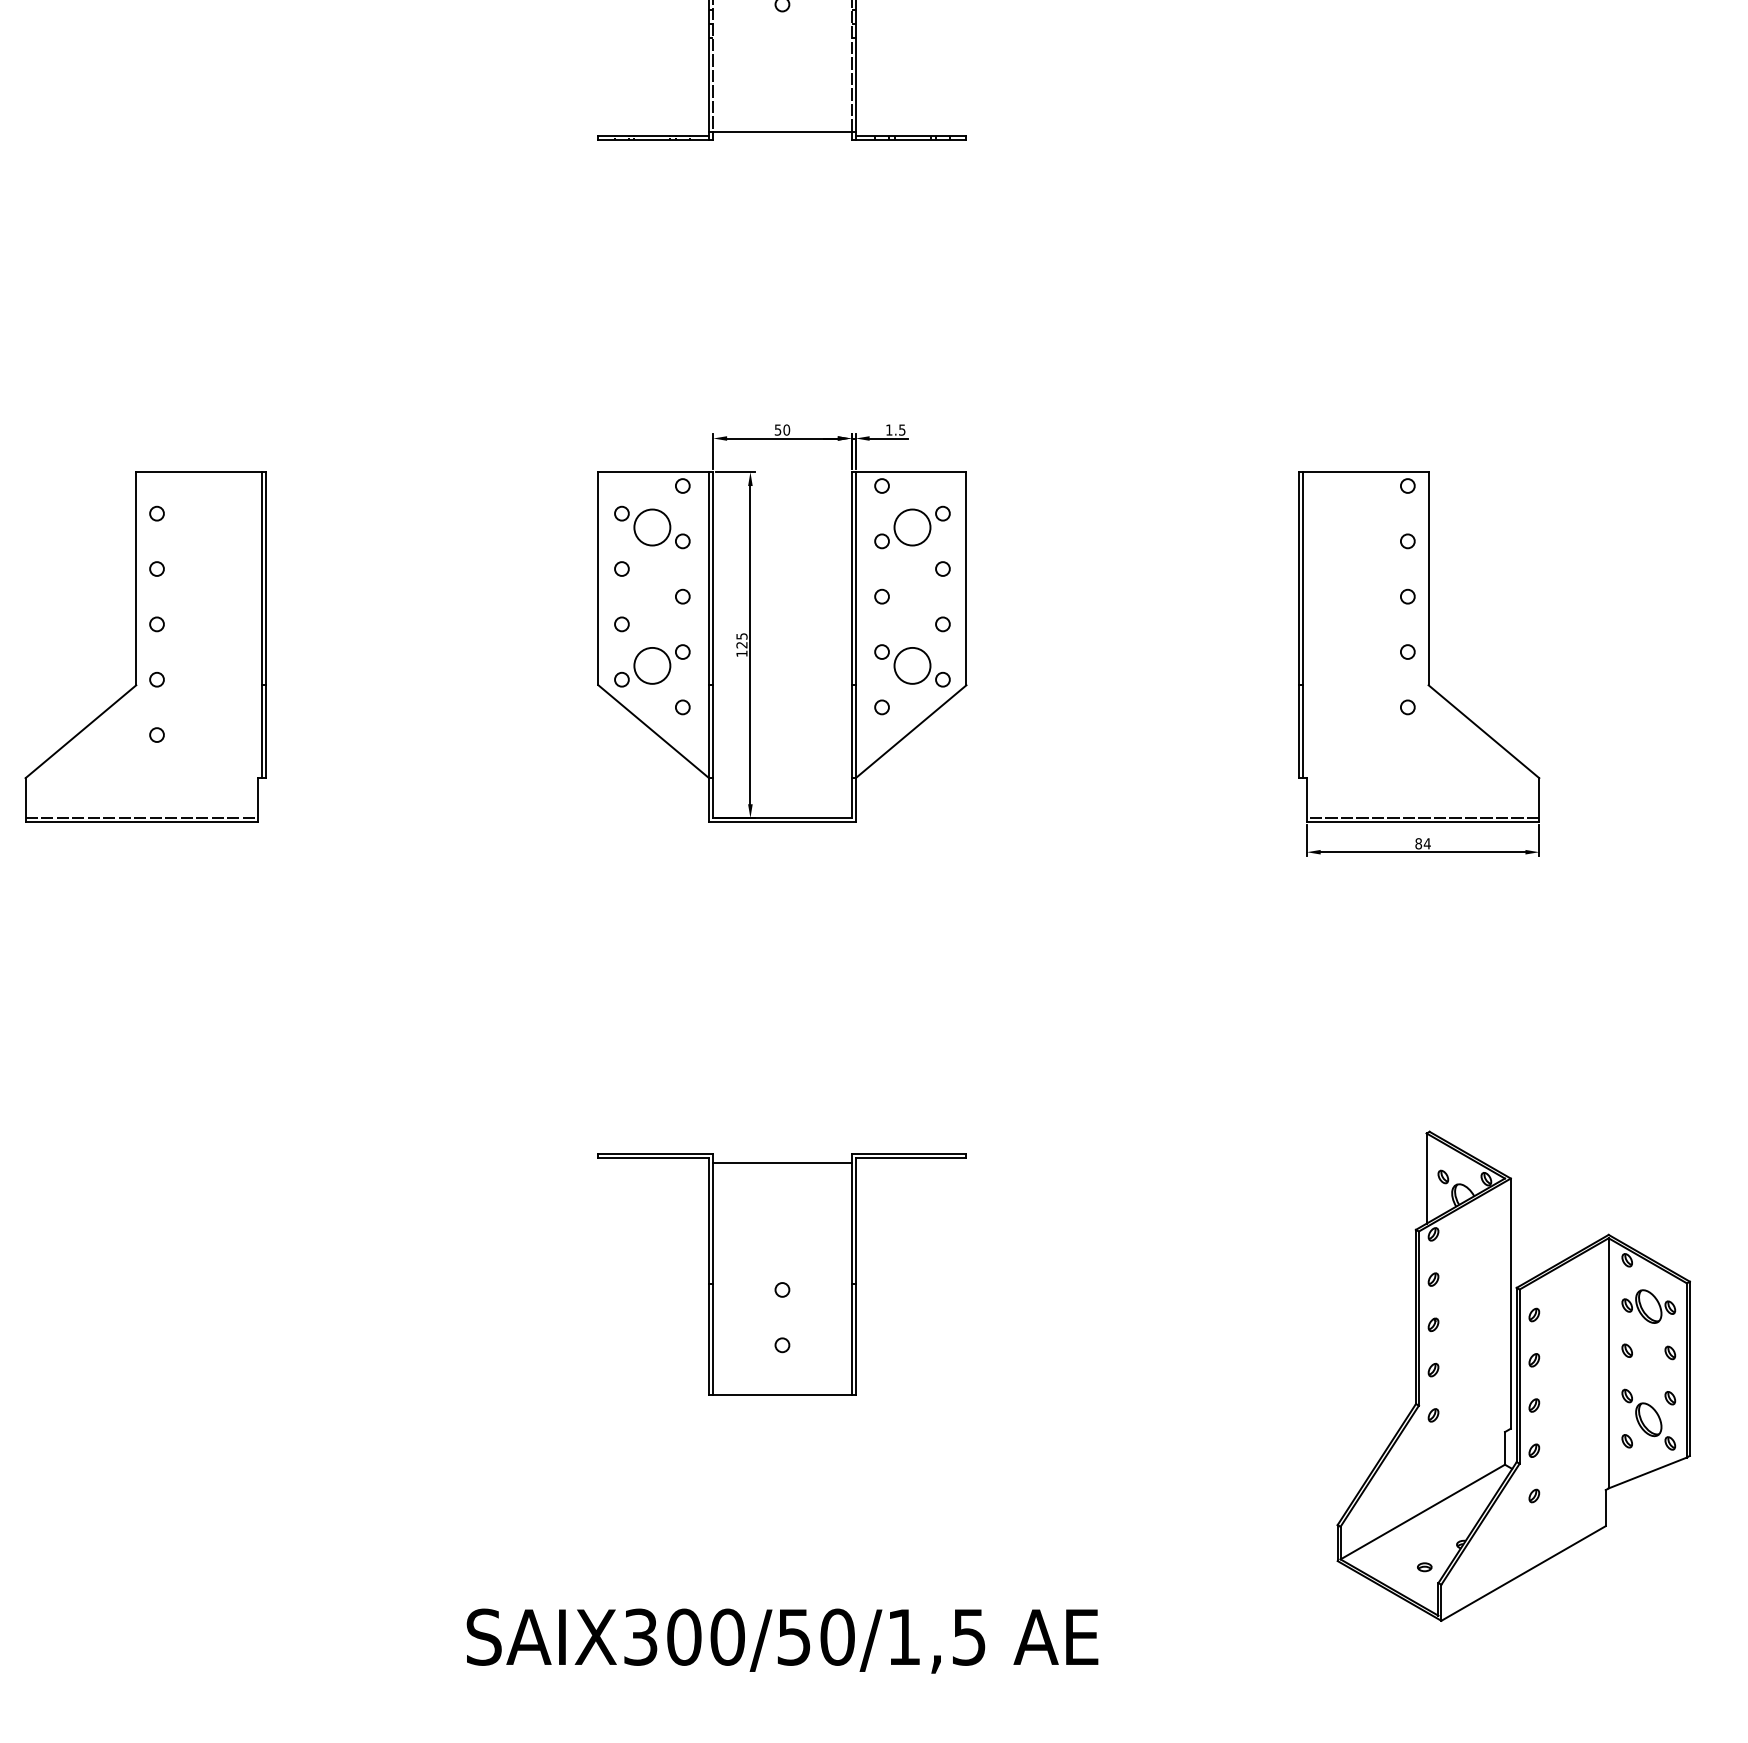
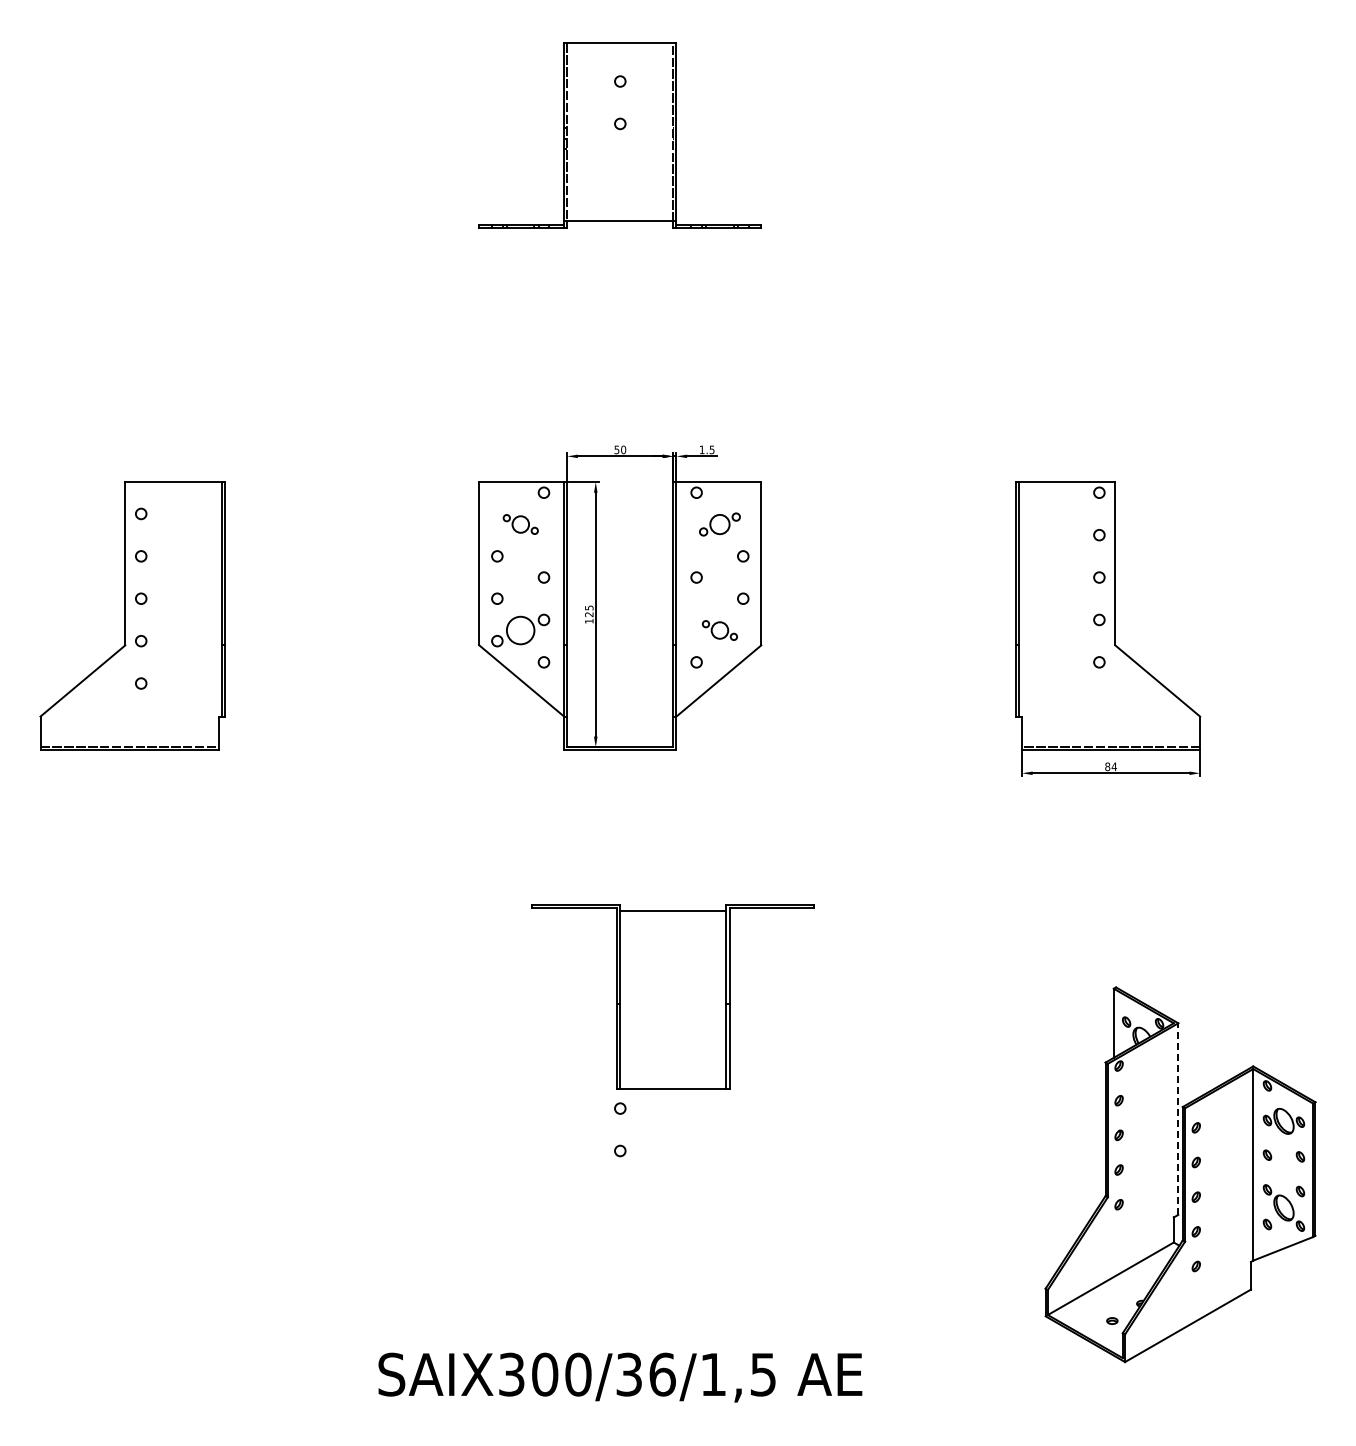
part: (652, 527) -> (520, 524), size x0.6
part: (911, 527) -> (719, 524), size x0.7
part: (911, 665) -> (719, 630), size x0.6
part: (781, 1274) -> (672, 996), moved
line: (1511, 1304) -> (1178, 1119), solid -> dashed
text: (816, 1637) -> (646, 1374), SAIX300/50/1,5 -> SAIX300/36/1,5

